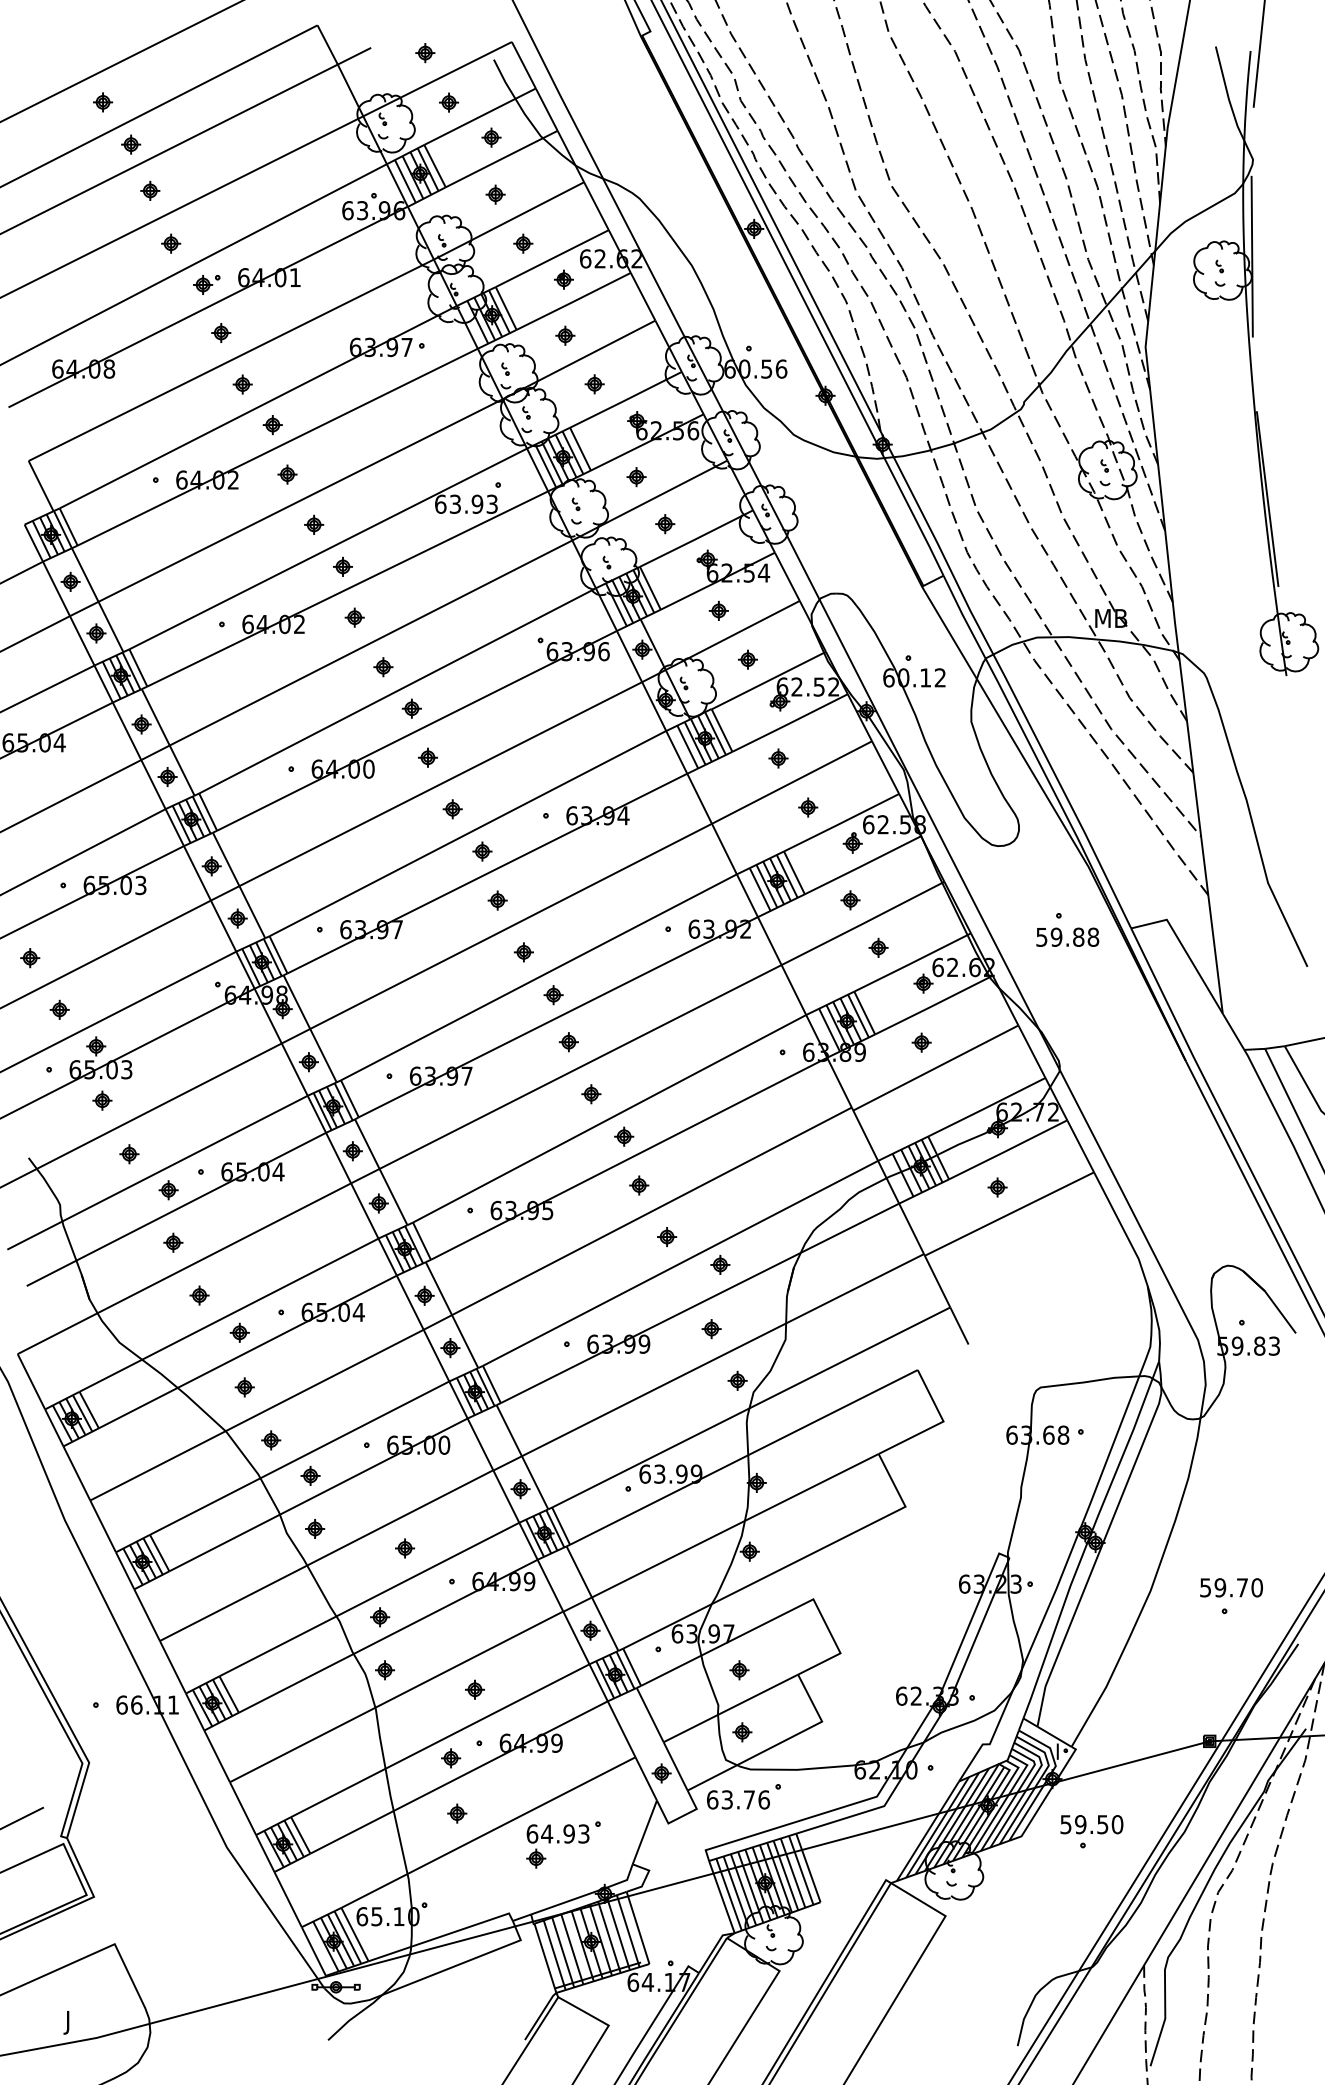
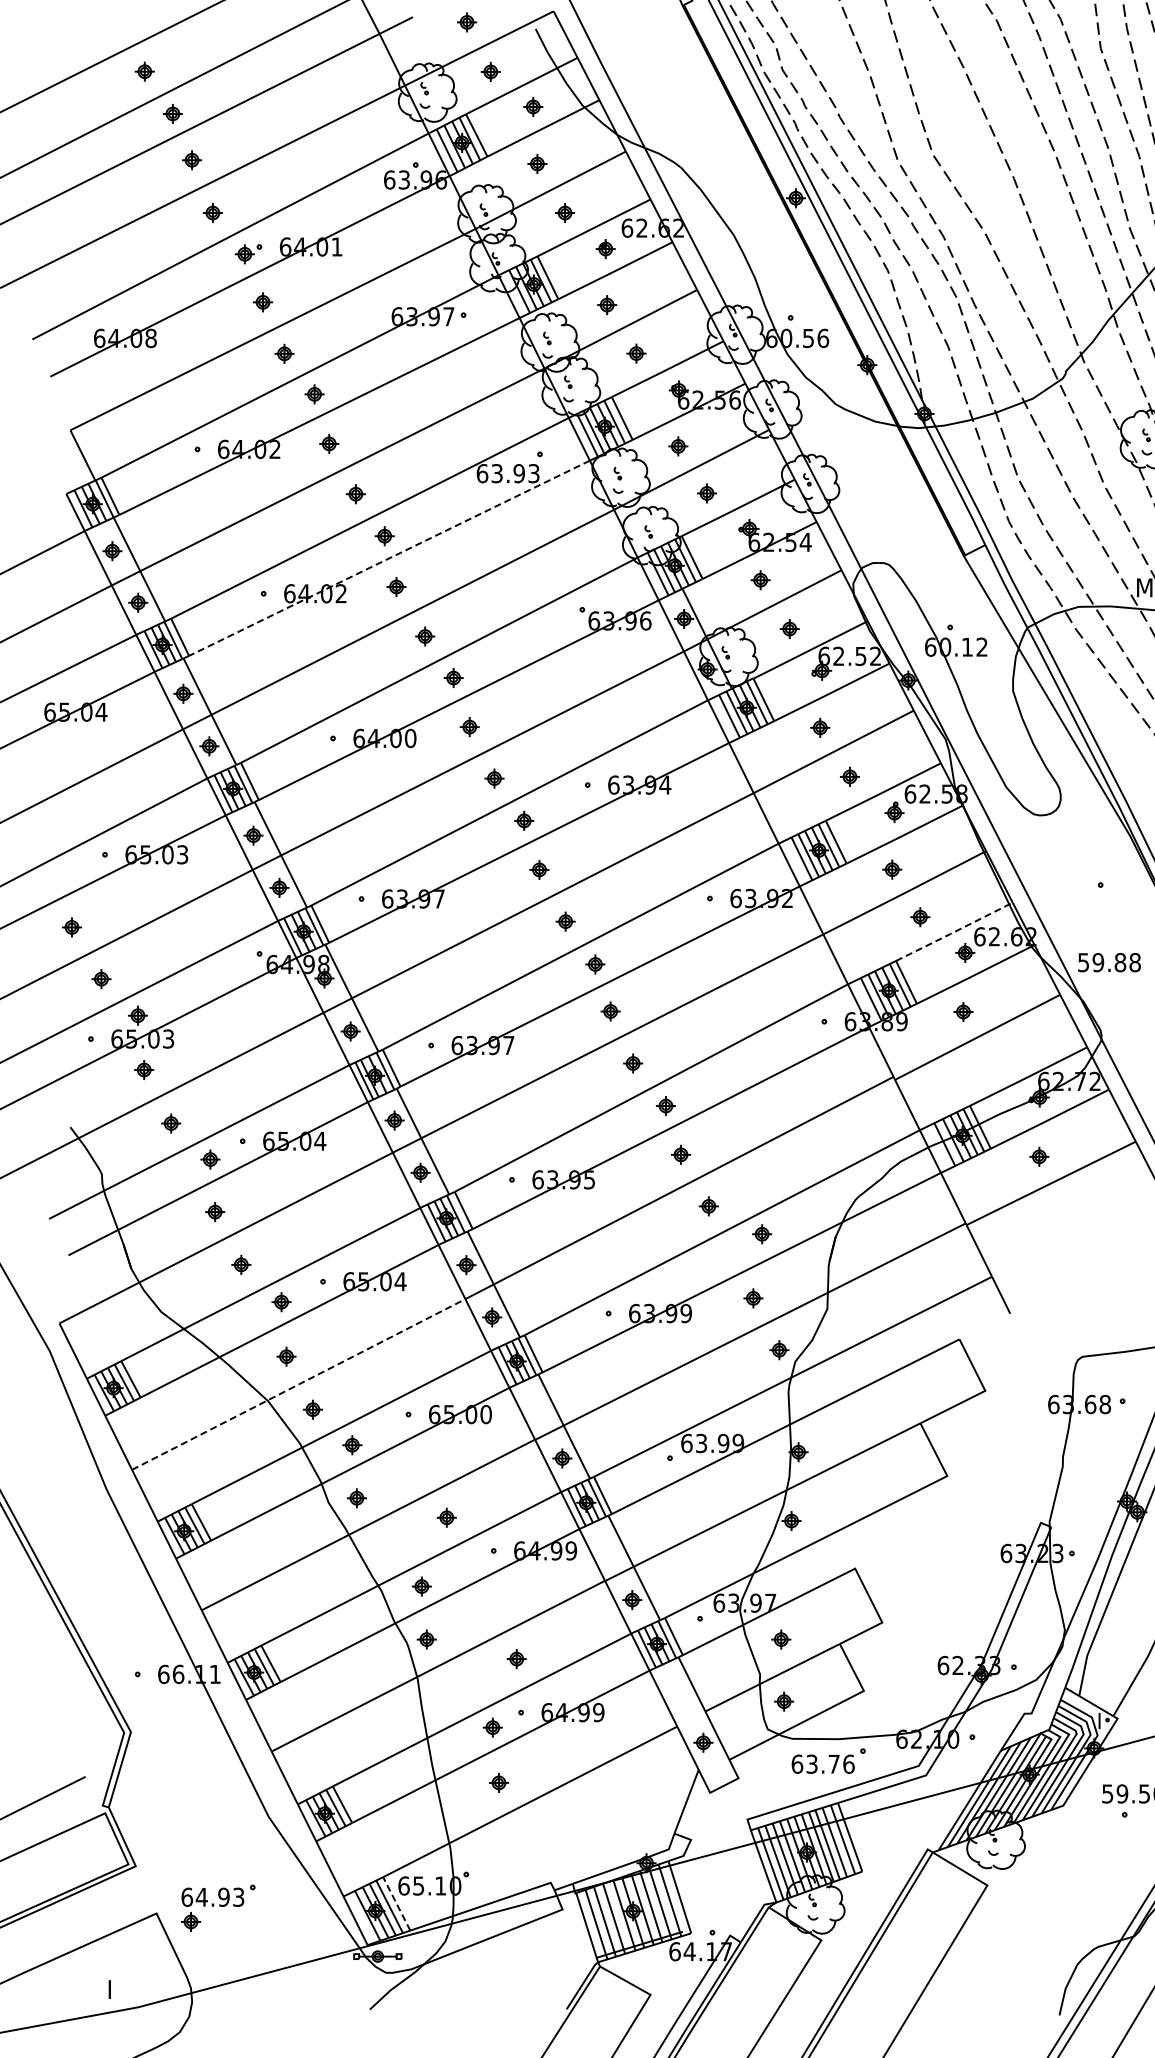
line: (348, 588) -> (390, 557), solid -> dashed
text: (1067, 936) -> (1109, 961), moved
line: (912, 962) -> (954, 931), solid -> dashed
line: (257, 1414) -> (299, 1383), solid -> dashed
part: (743, 1796) -> (828, 1760), moved
part: (563, 1844) -> (218, 1907), moved
line: (354, 1934) -> (396, 1903), solid -> dashed
text: (65, 2031) -> (107, 2000), J -> I

